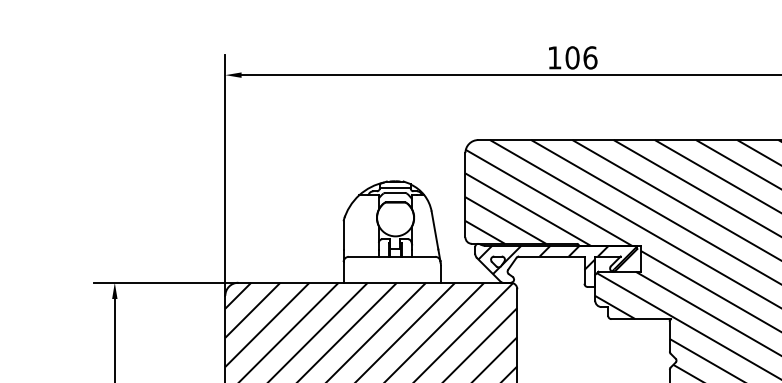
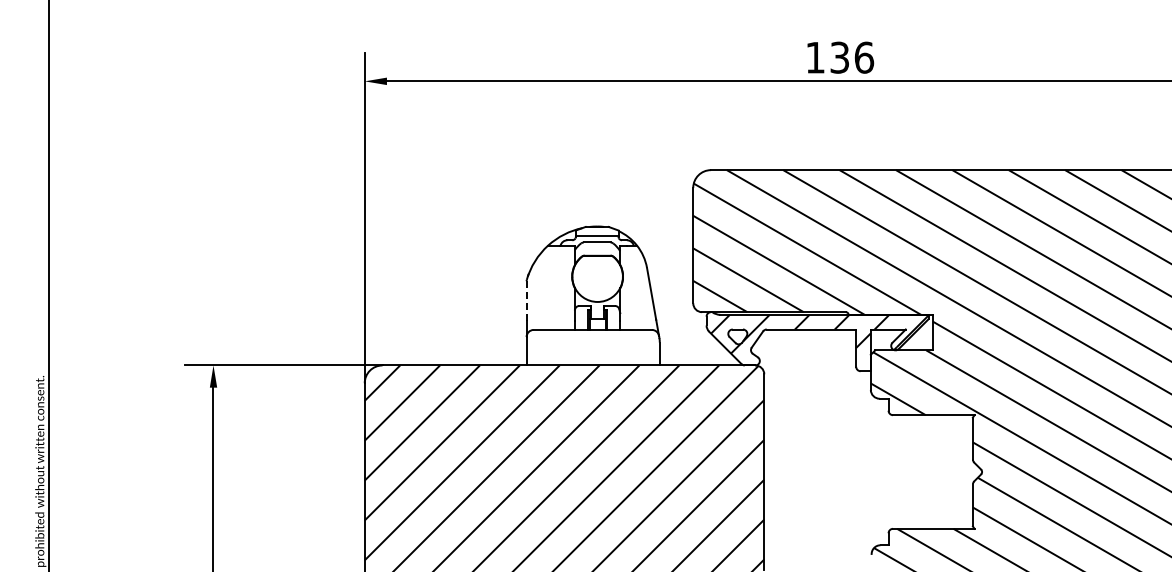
text: (572, 57) -> (839, 57), 106 -> 136
line: (343, 236) -> (526, 301), solid -> dashed

